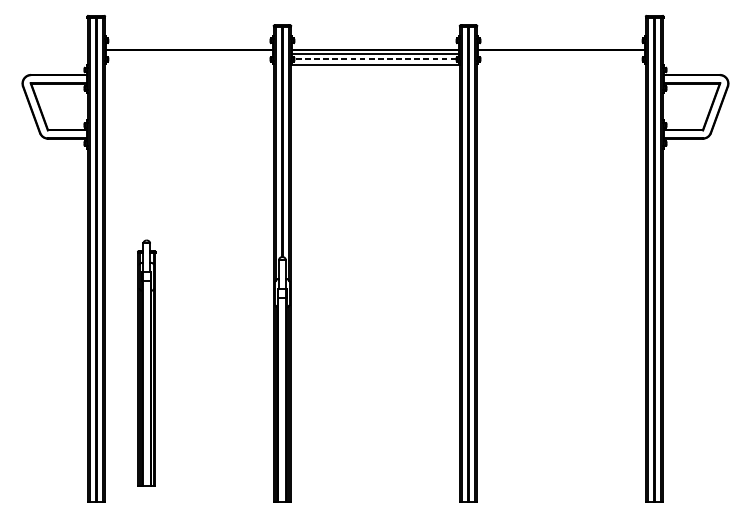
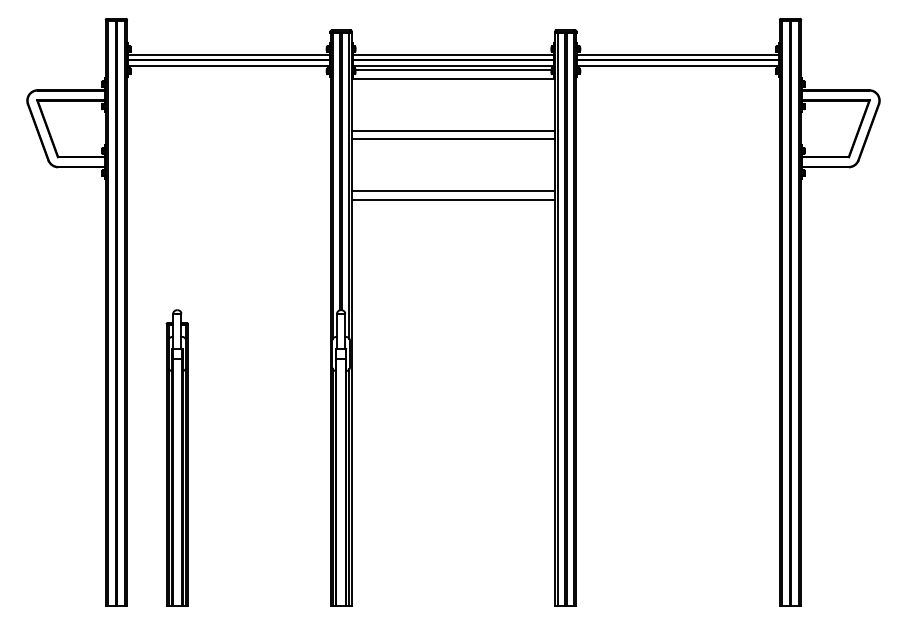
line: (189, 46) -> (228, 55), added
line: (375, 46) -> (453, 55), added
line: (561, 46) -> (678, 55), added
line: (189, 54) -> (228, 65), added
line: (561, 54) -> (678, 65), added
line: (375, 58) -> (453, 70), dashed -> solid
line: (375, 108) -> (453, 130), added
line: (375, 115) -> (453, 139), added
line: (375, 158) -> (453, 191), added
line: (375, 165) -> (453, 199), added
part: (146, 362) -> (176, 457), moved

